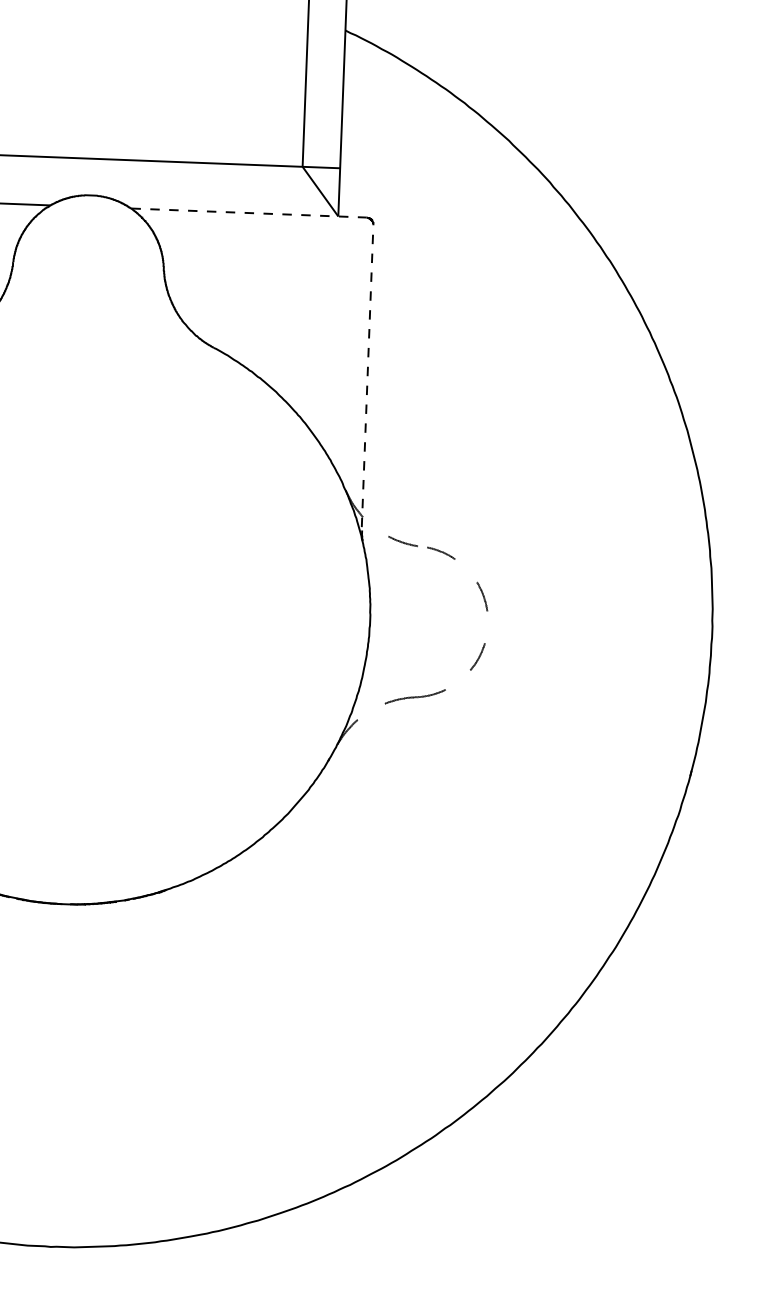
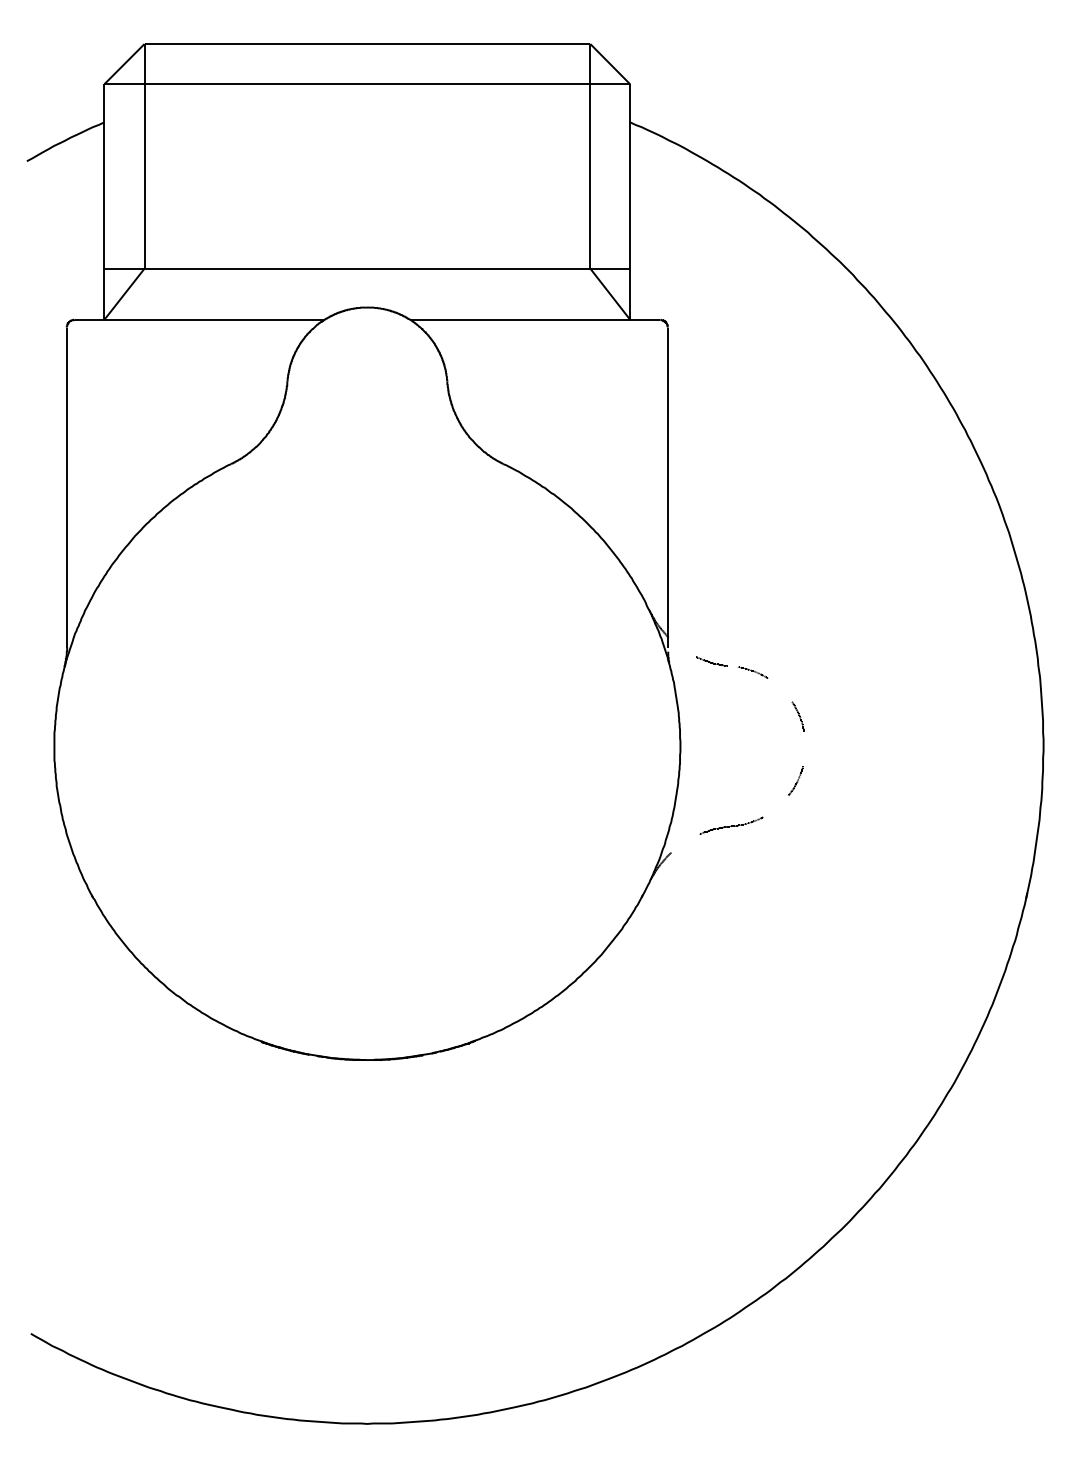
line: (249, 212) -> (535, 319), dashed -> solid
line: (367, 375) -> (667, 487), dashed -> solid

